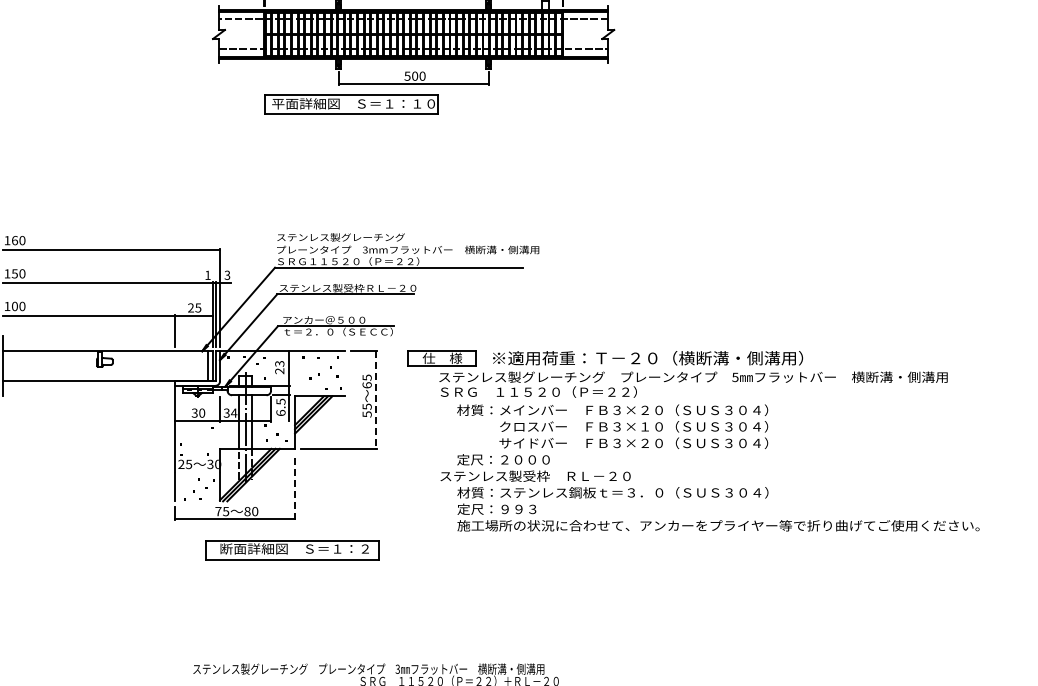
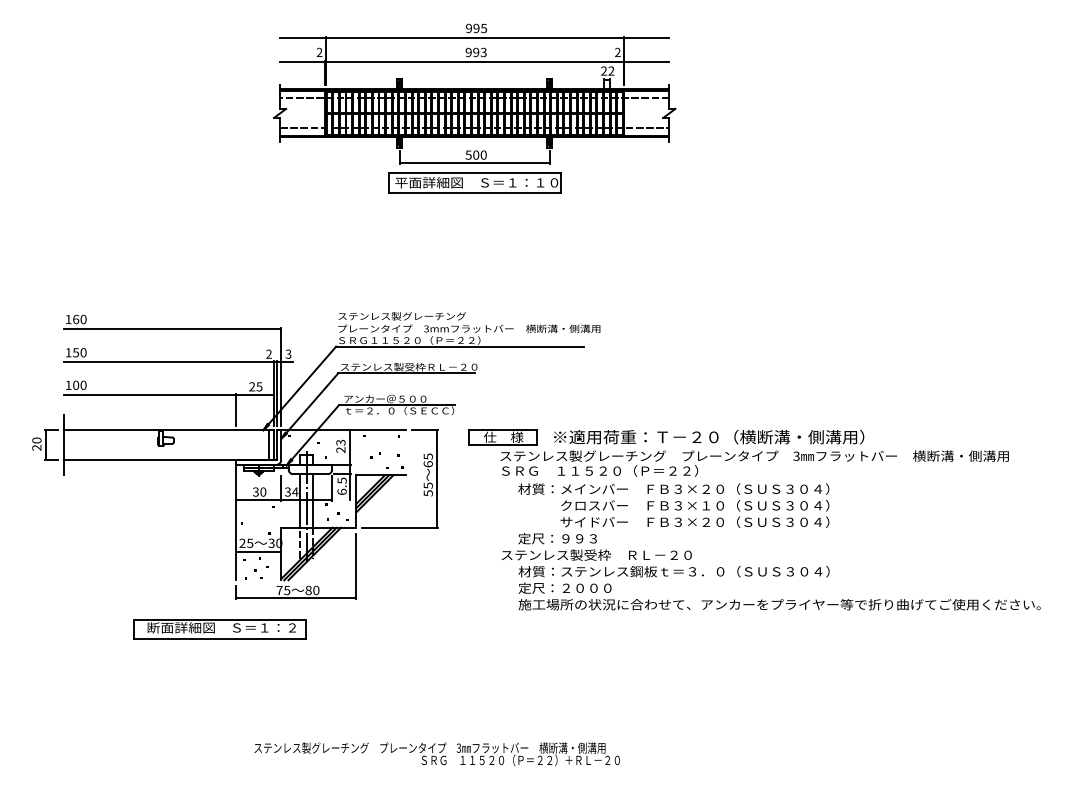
part: (351, 103) -> (474, 182), moved
text: (207, 274) -> (268, 353), 1 -> 2
text: (735, 376) -> (796, 455), 5 -> 3
line: (375, 399) -> (436, 478), dashed -> solid
text: (525, 459) -> (586, 538), 定尺：２０００ -> 定尺：９９３
line: (197, 472) -> (258, 551), added
line: (295, 486) -> (356, 565), dashed -> solid
text: (525, 508) -> (586, 587), 定尺：９９３ -> 定尺：２０００
part: (292, 550) -> (219, 629), moved

